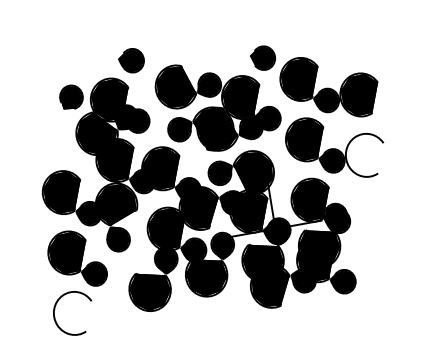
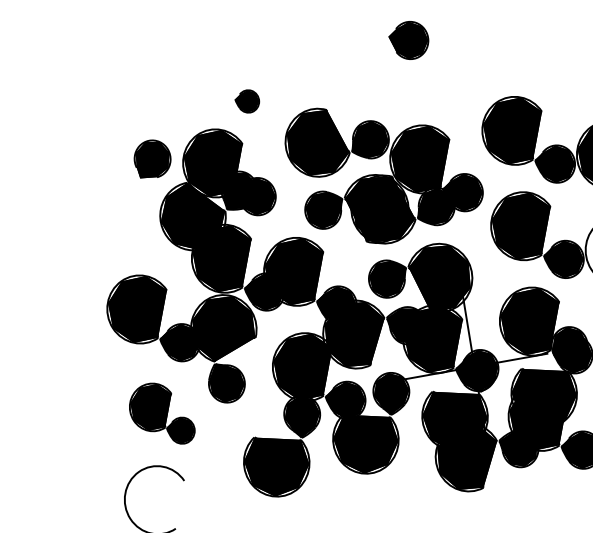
part: (263, 57) -> (409, 39), moved
part: (131, 60) -> (247, 100), size x0.6
part: (77, 258) -> (162, 413), size x0.7

